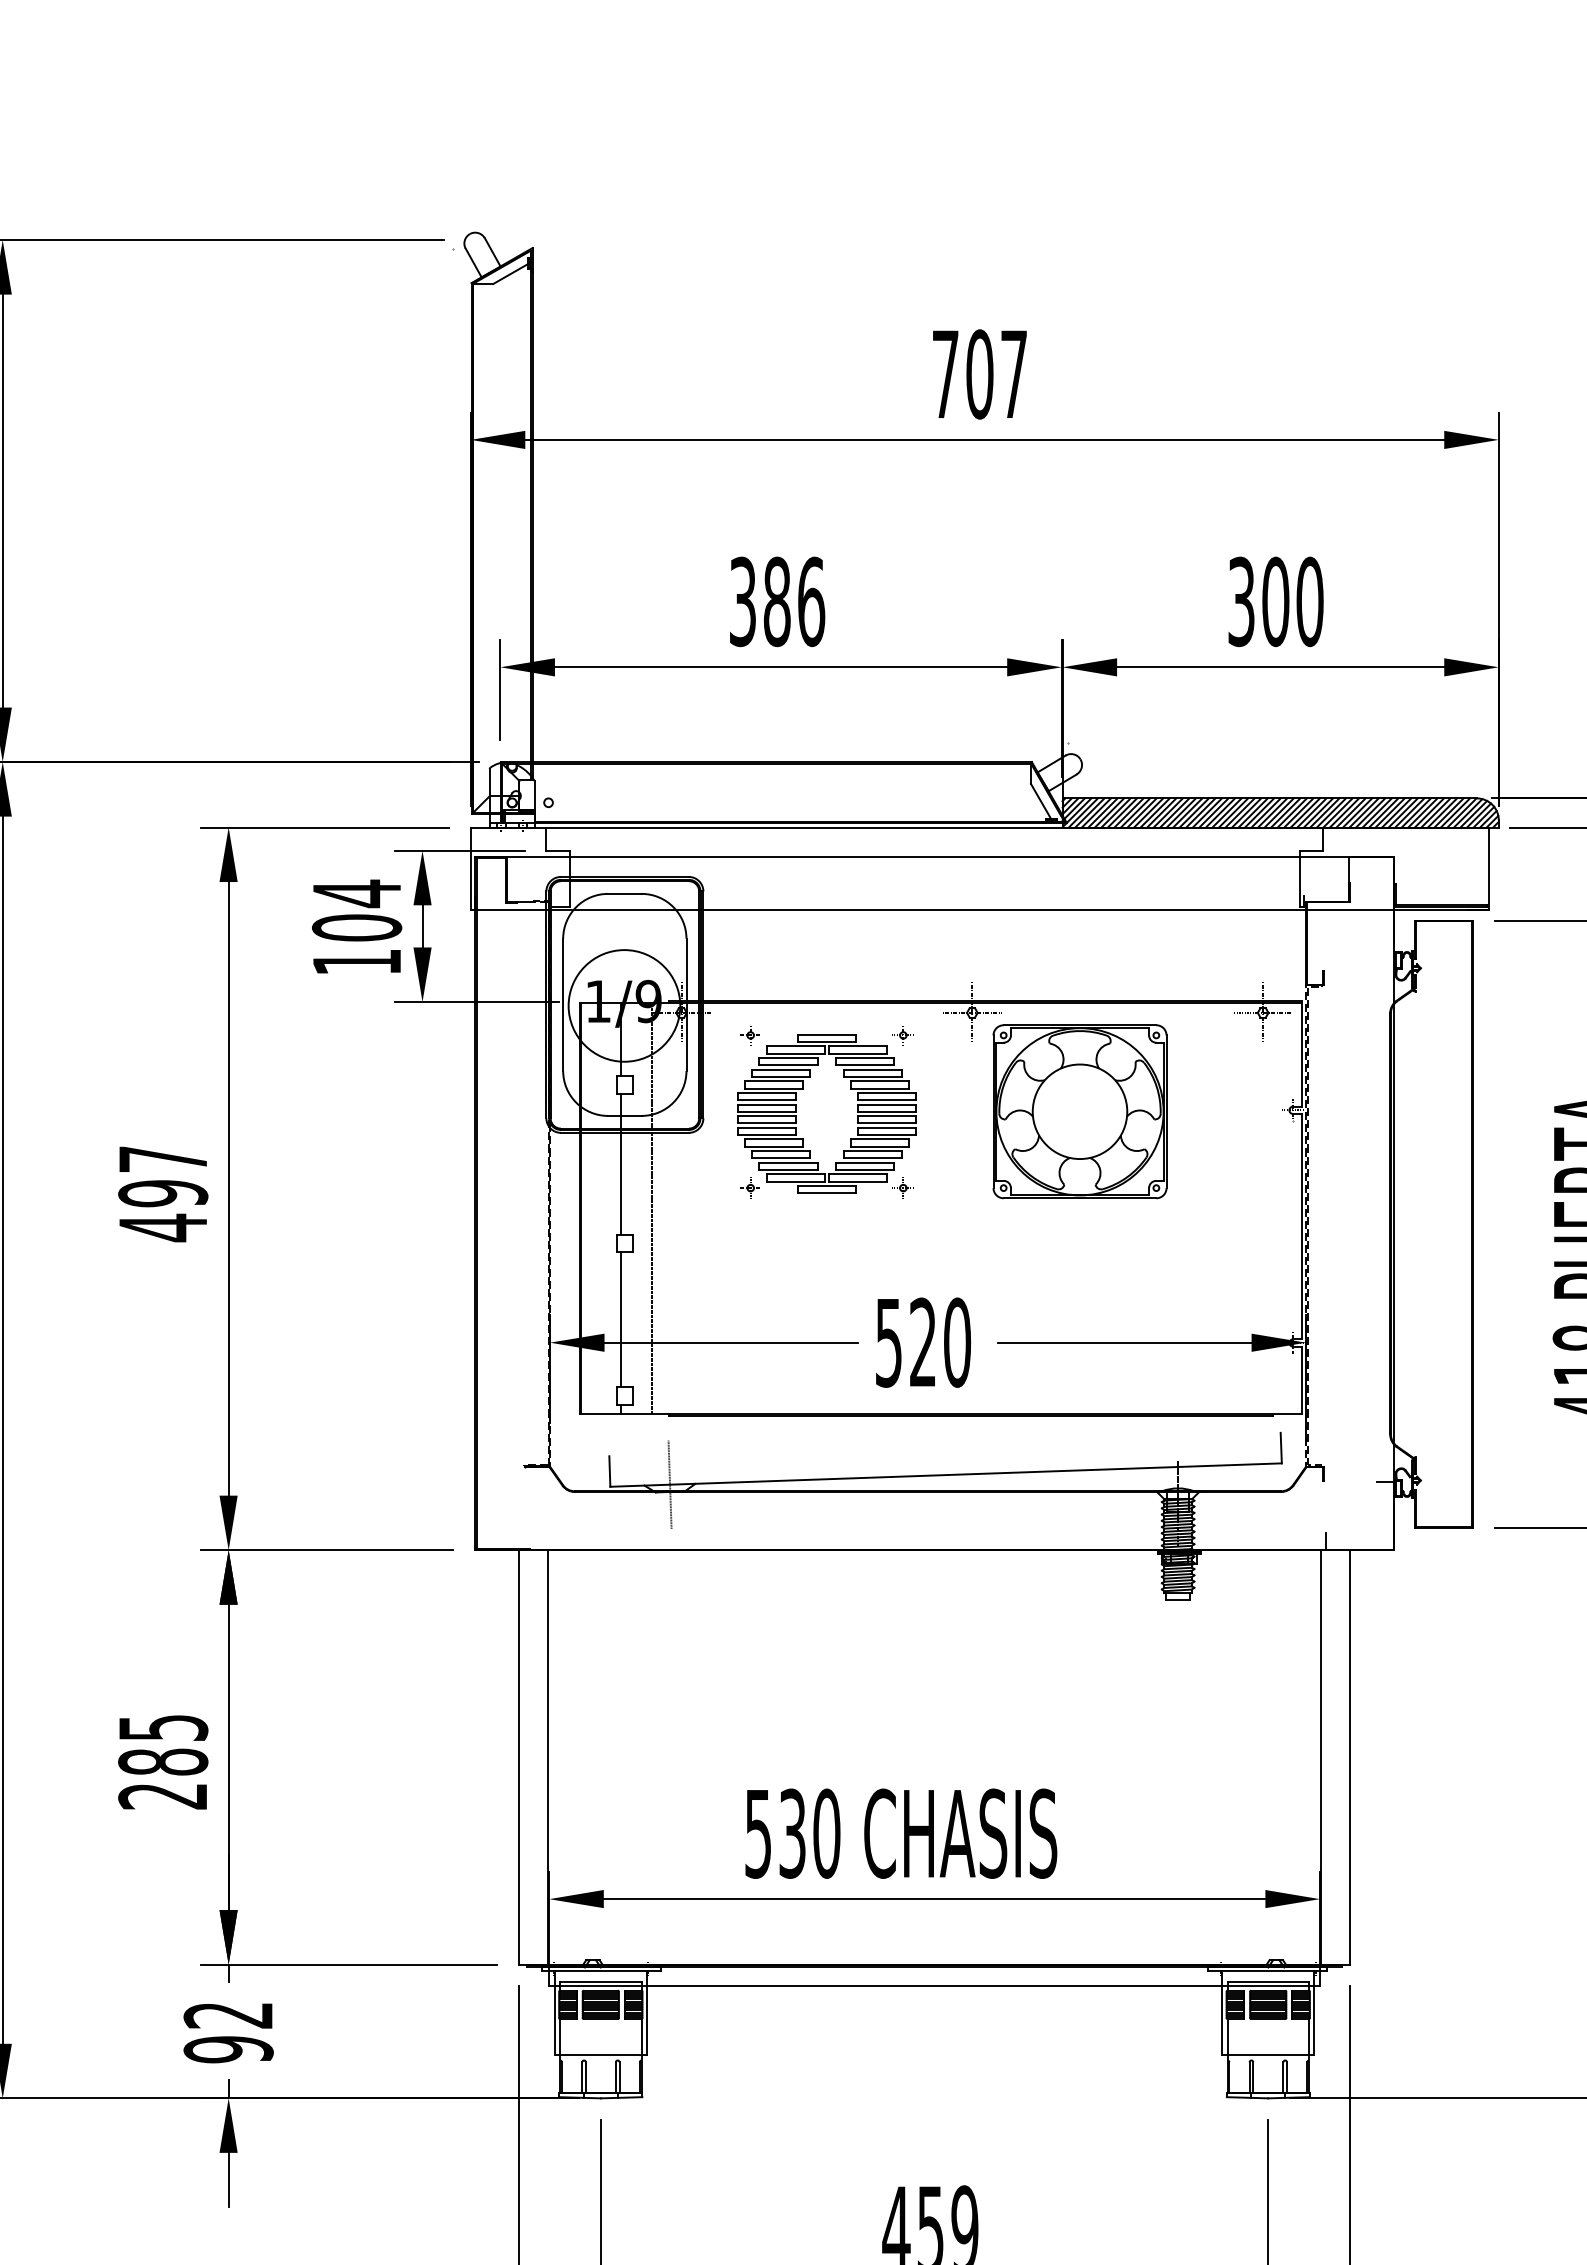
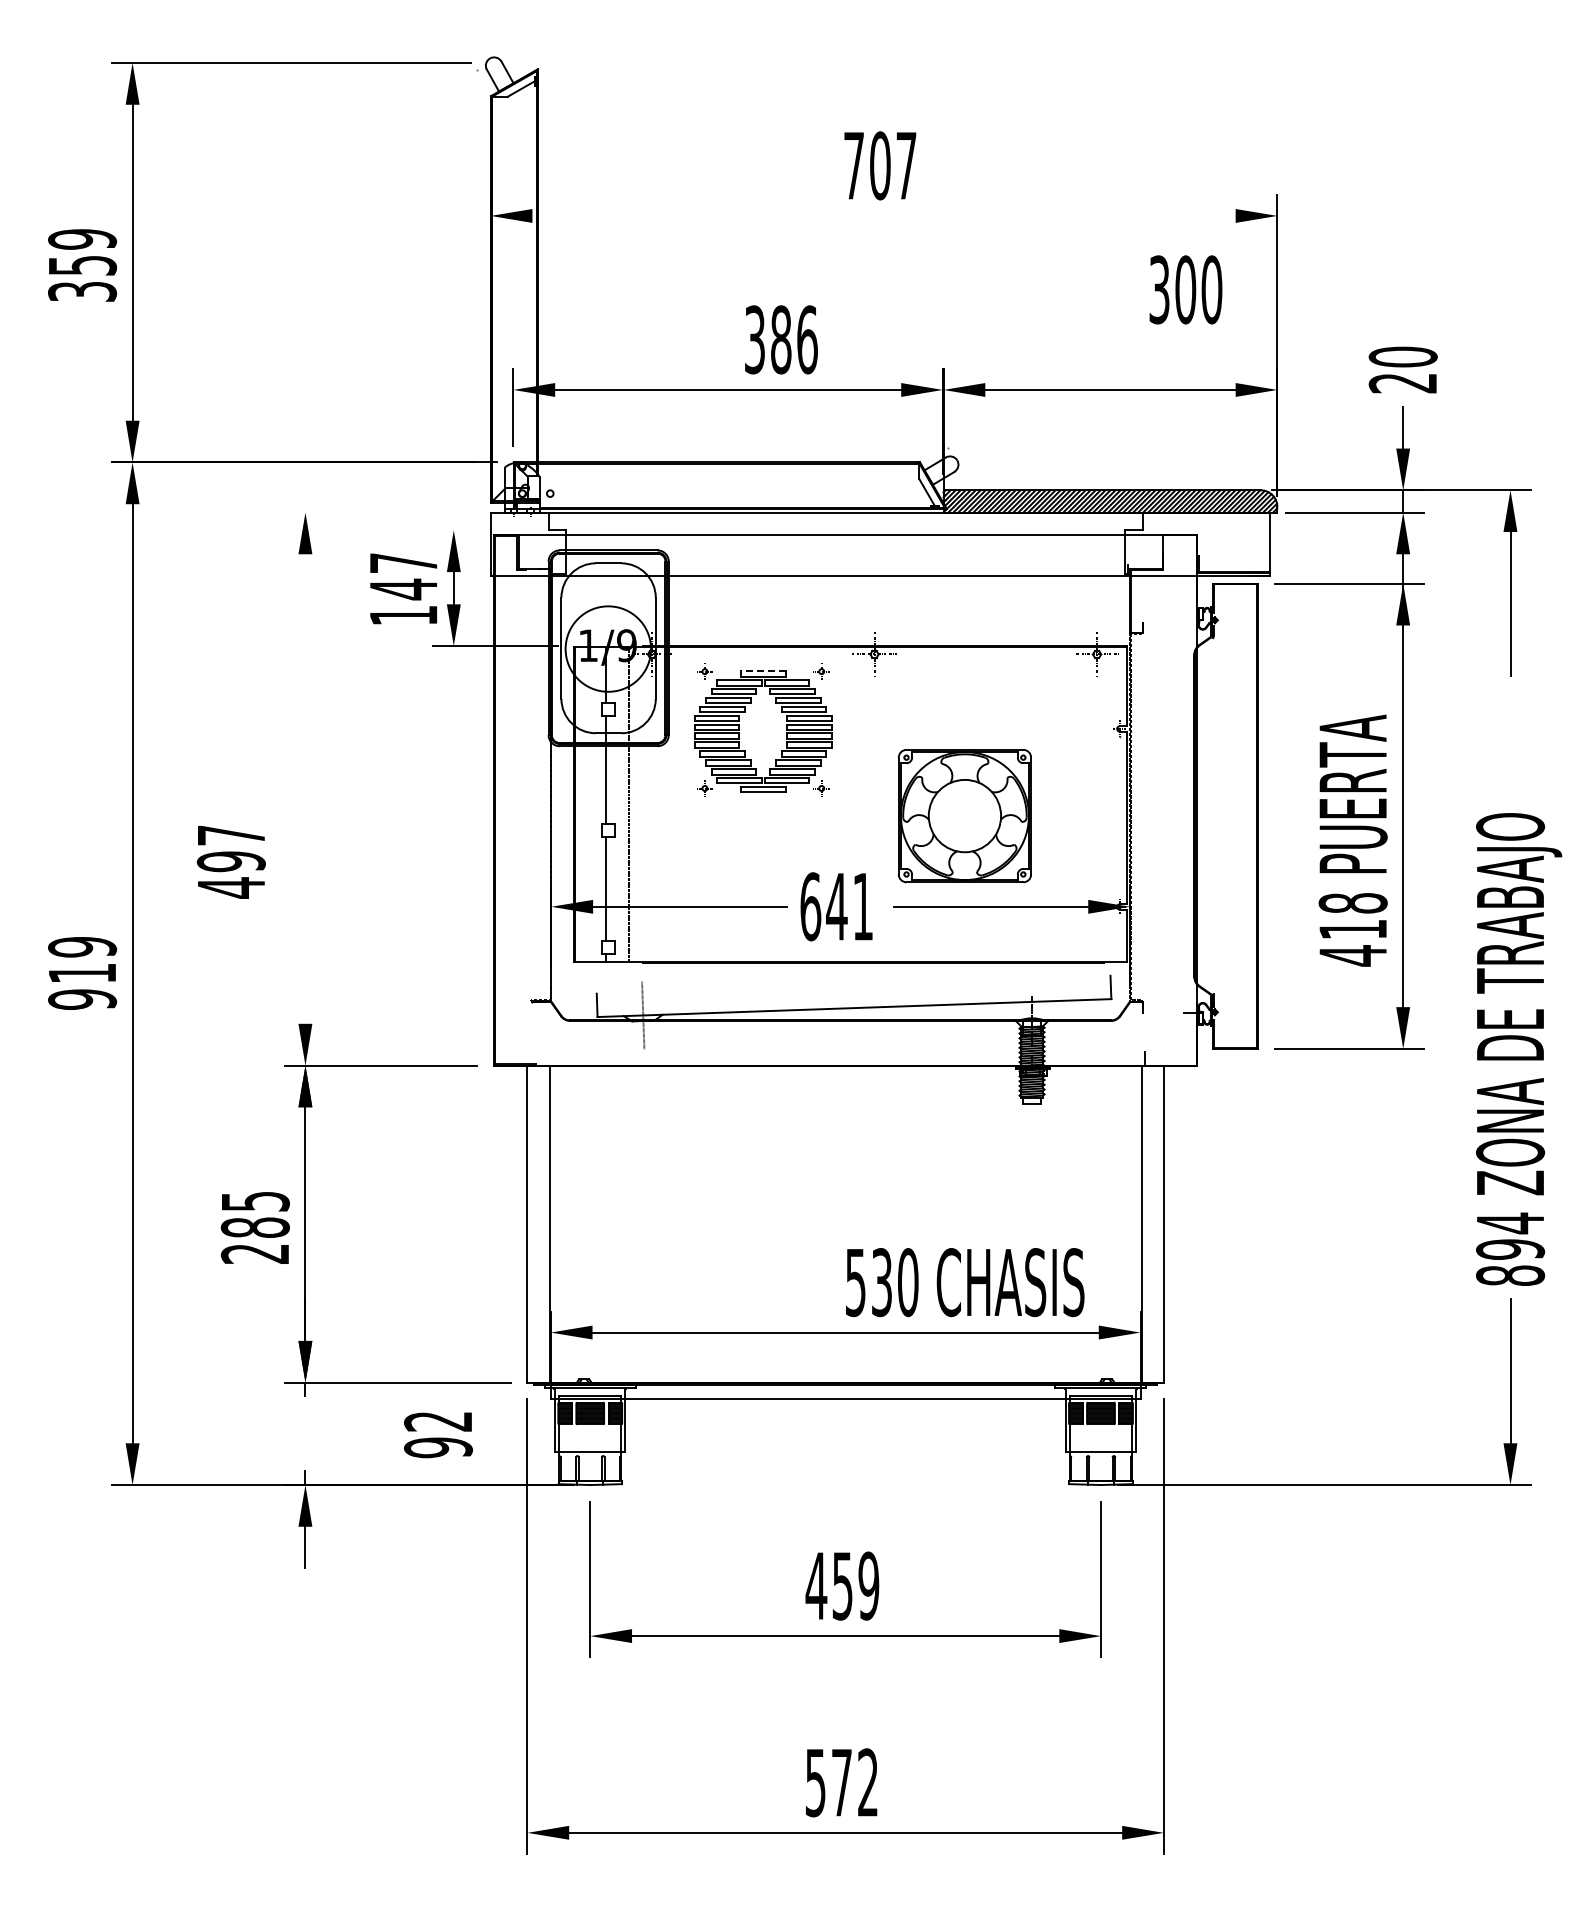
line: (984, 439) -> (883, 215), removed
text: (777, 601) -> (781, 339), moved
text: (1275, 601) -> (1185, 289), moved
line: (325, 827) -> (379, 512), removed
line: (458, 850) -> (481, 530), removed
text: (356, 911) -> (403, 576), 104 -> 147
line: (825, 1035) -> (762, 671), solid -> dashed
part: (1079, 1112) -> (964, 816), moved
line: (228, 1188) -> (305, 788), removed
text: (162, 1194) -> (230, 862), moved
text: (922, 1342) -> (836, 906), 520 -> 641
text: (901, 1833) -> (965, 1282), moved
text: (228, 2033) -> (438, 1435), moved

